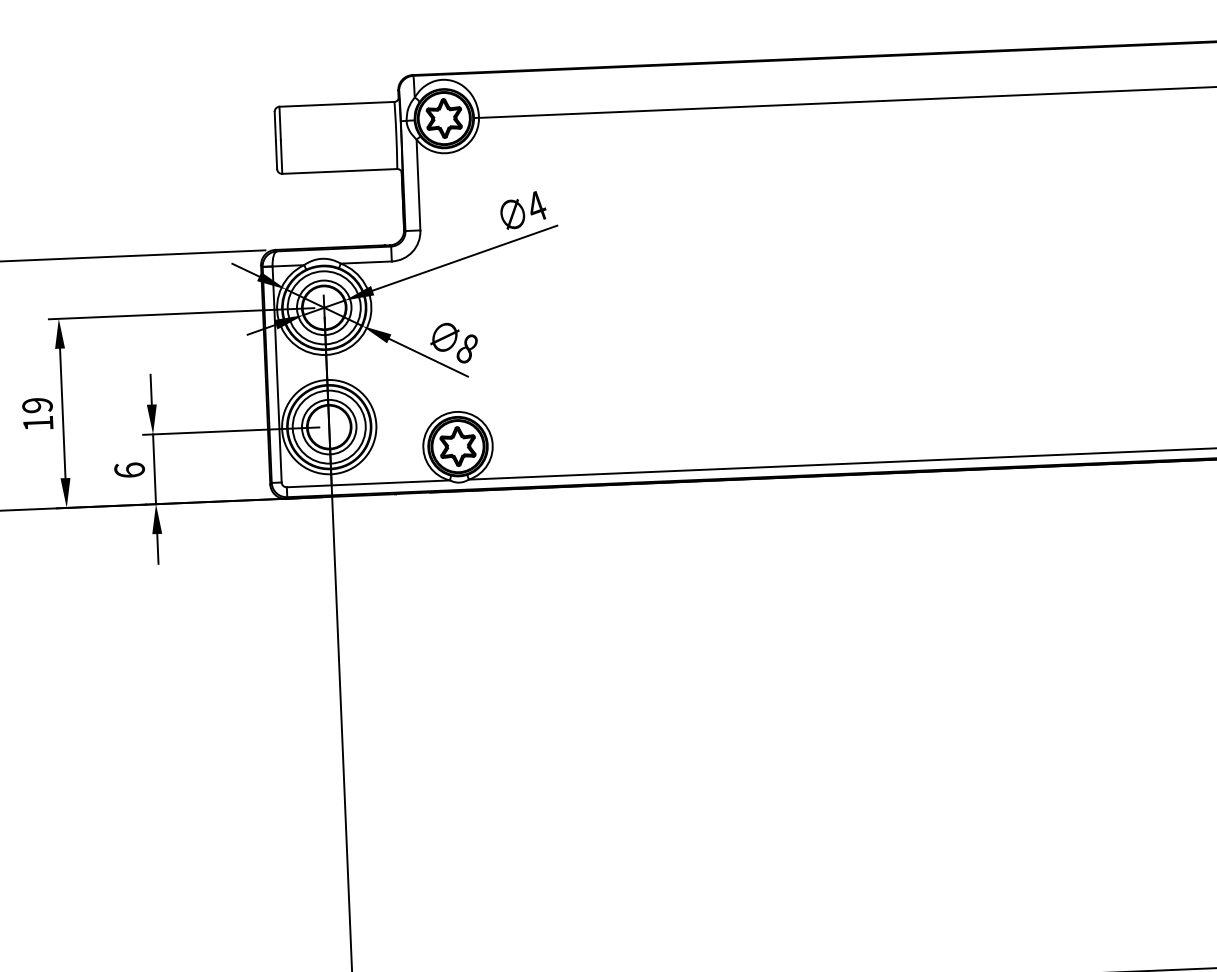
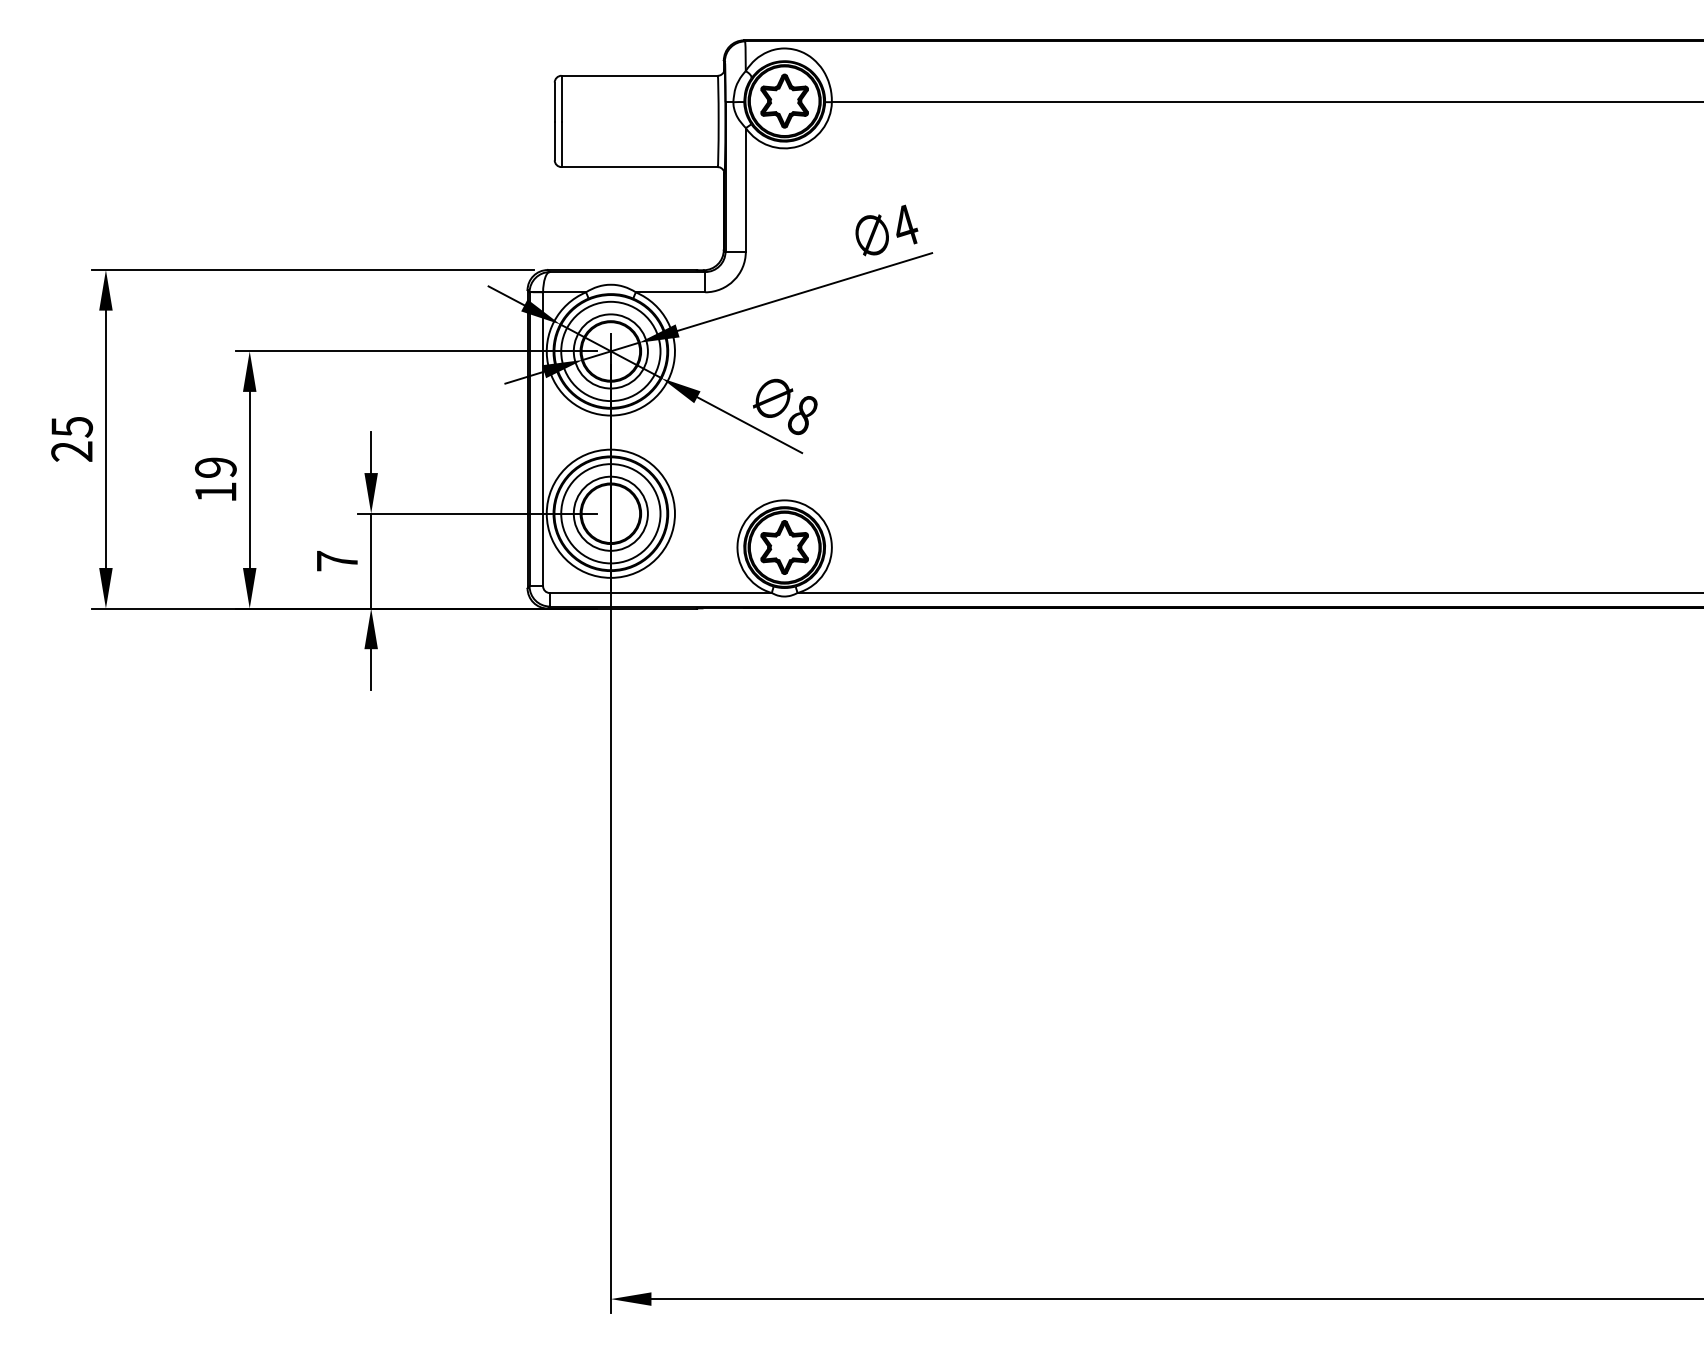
text: (129, 469) -> (337, 560), 6 -> 7

